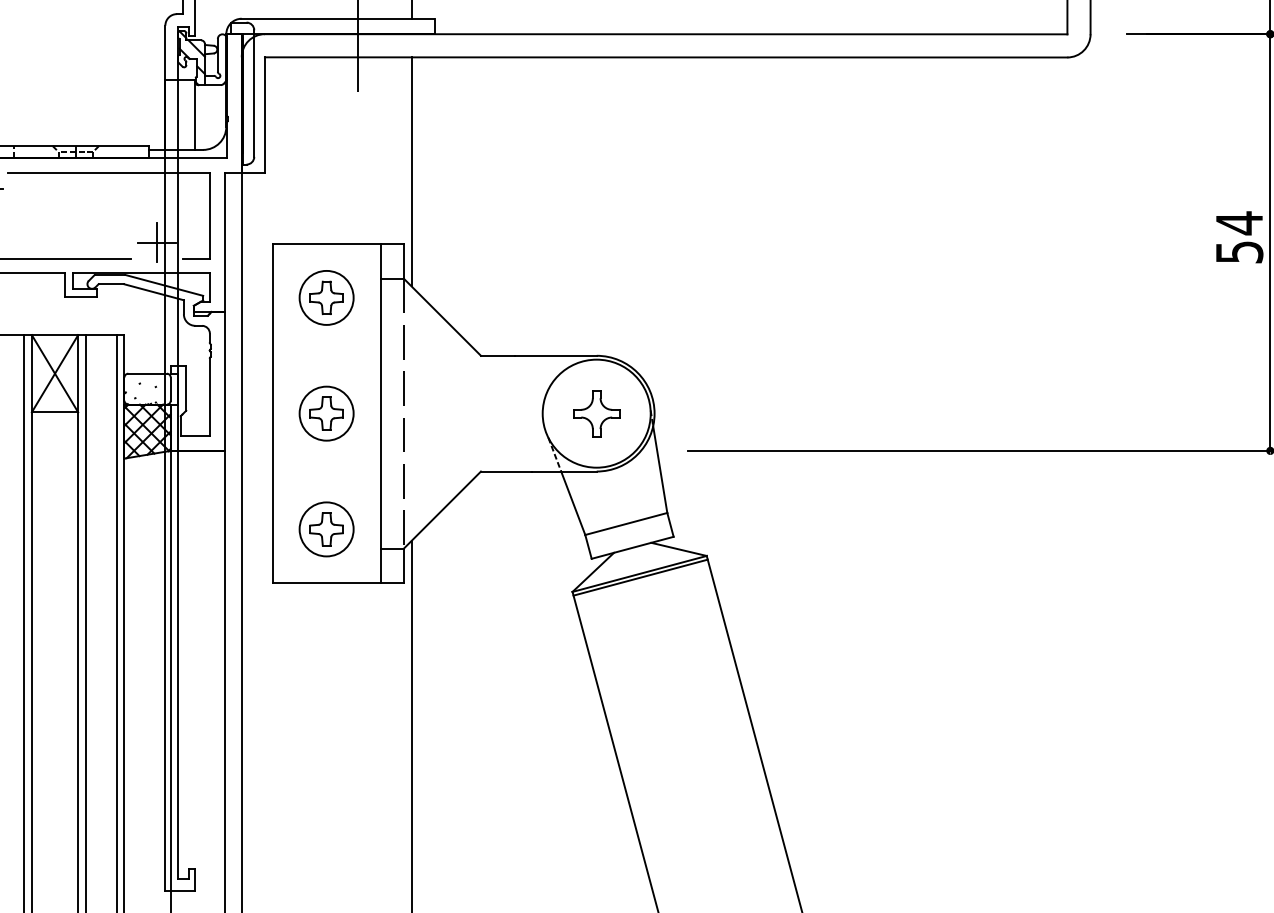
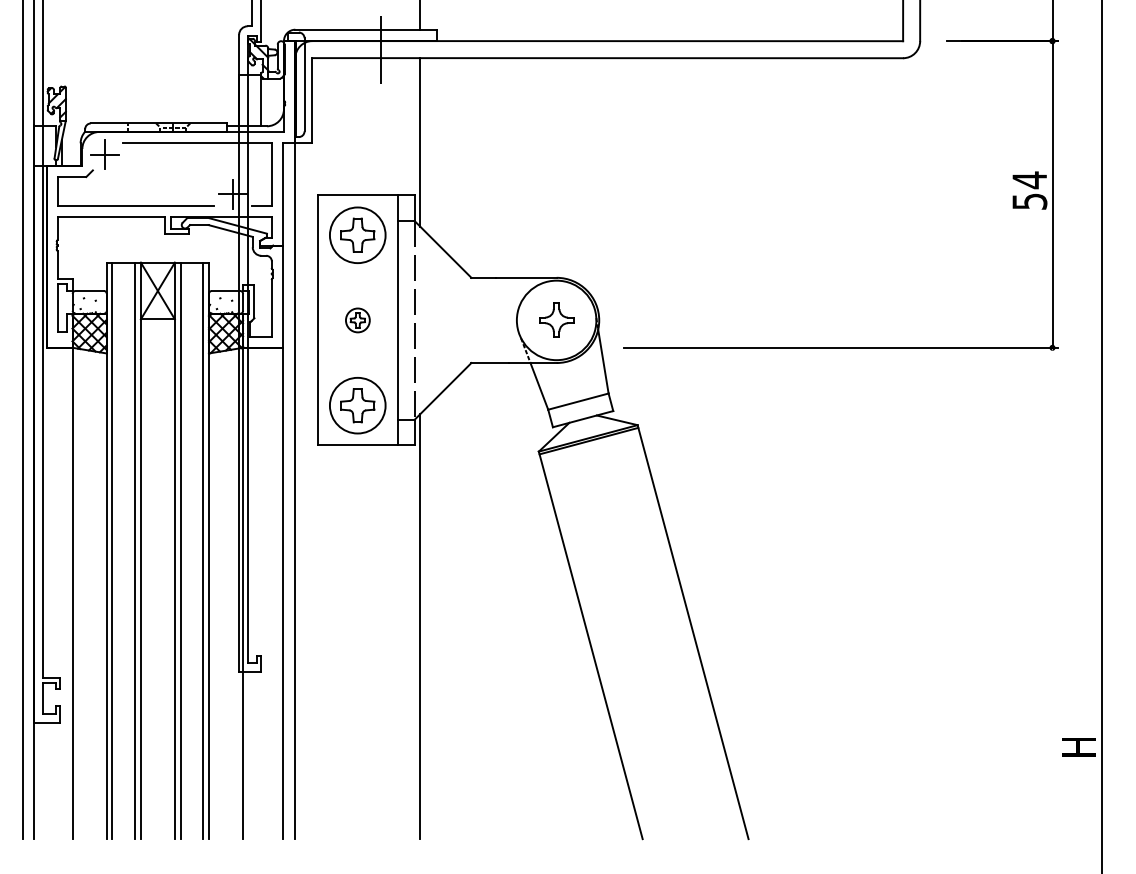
part: (326, 296) -> (357, 234), size x1.4
part: (326, 413) -> (357, 320), size x0.6
part: (326, 529) -> (357, 405), size x1.4

